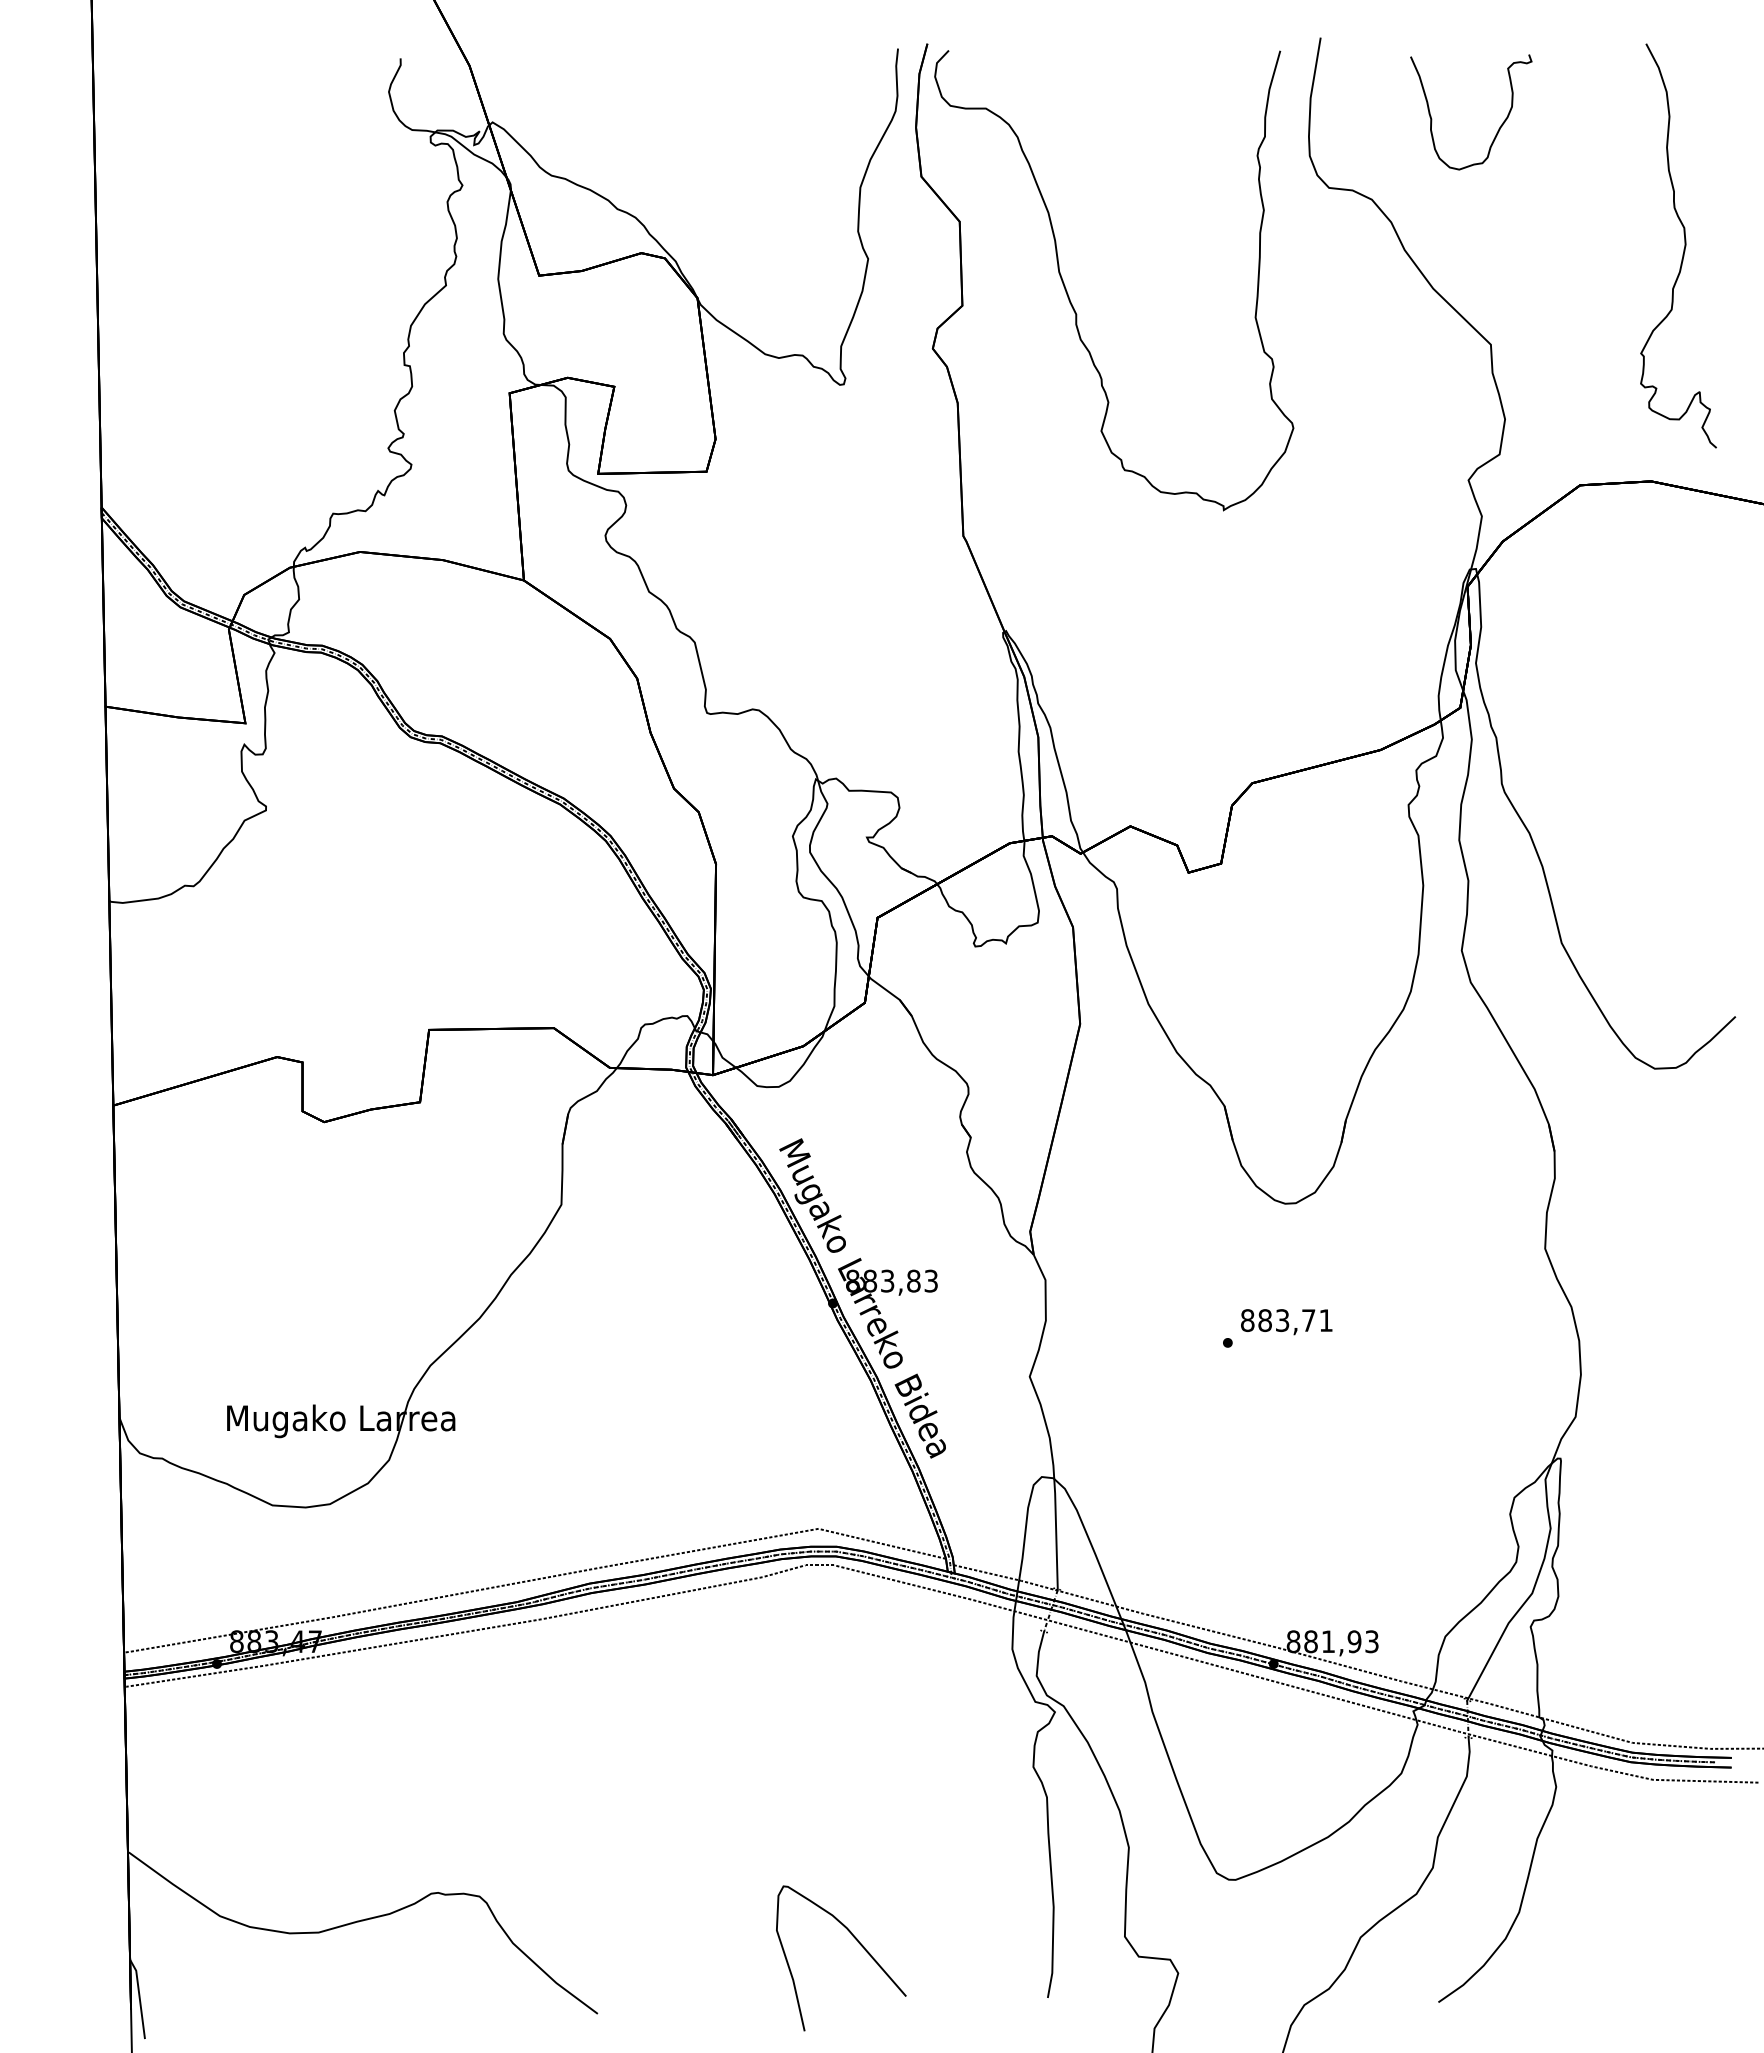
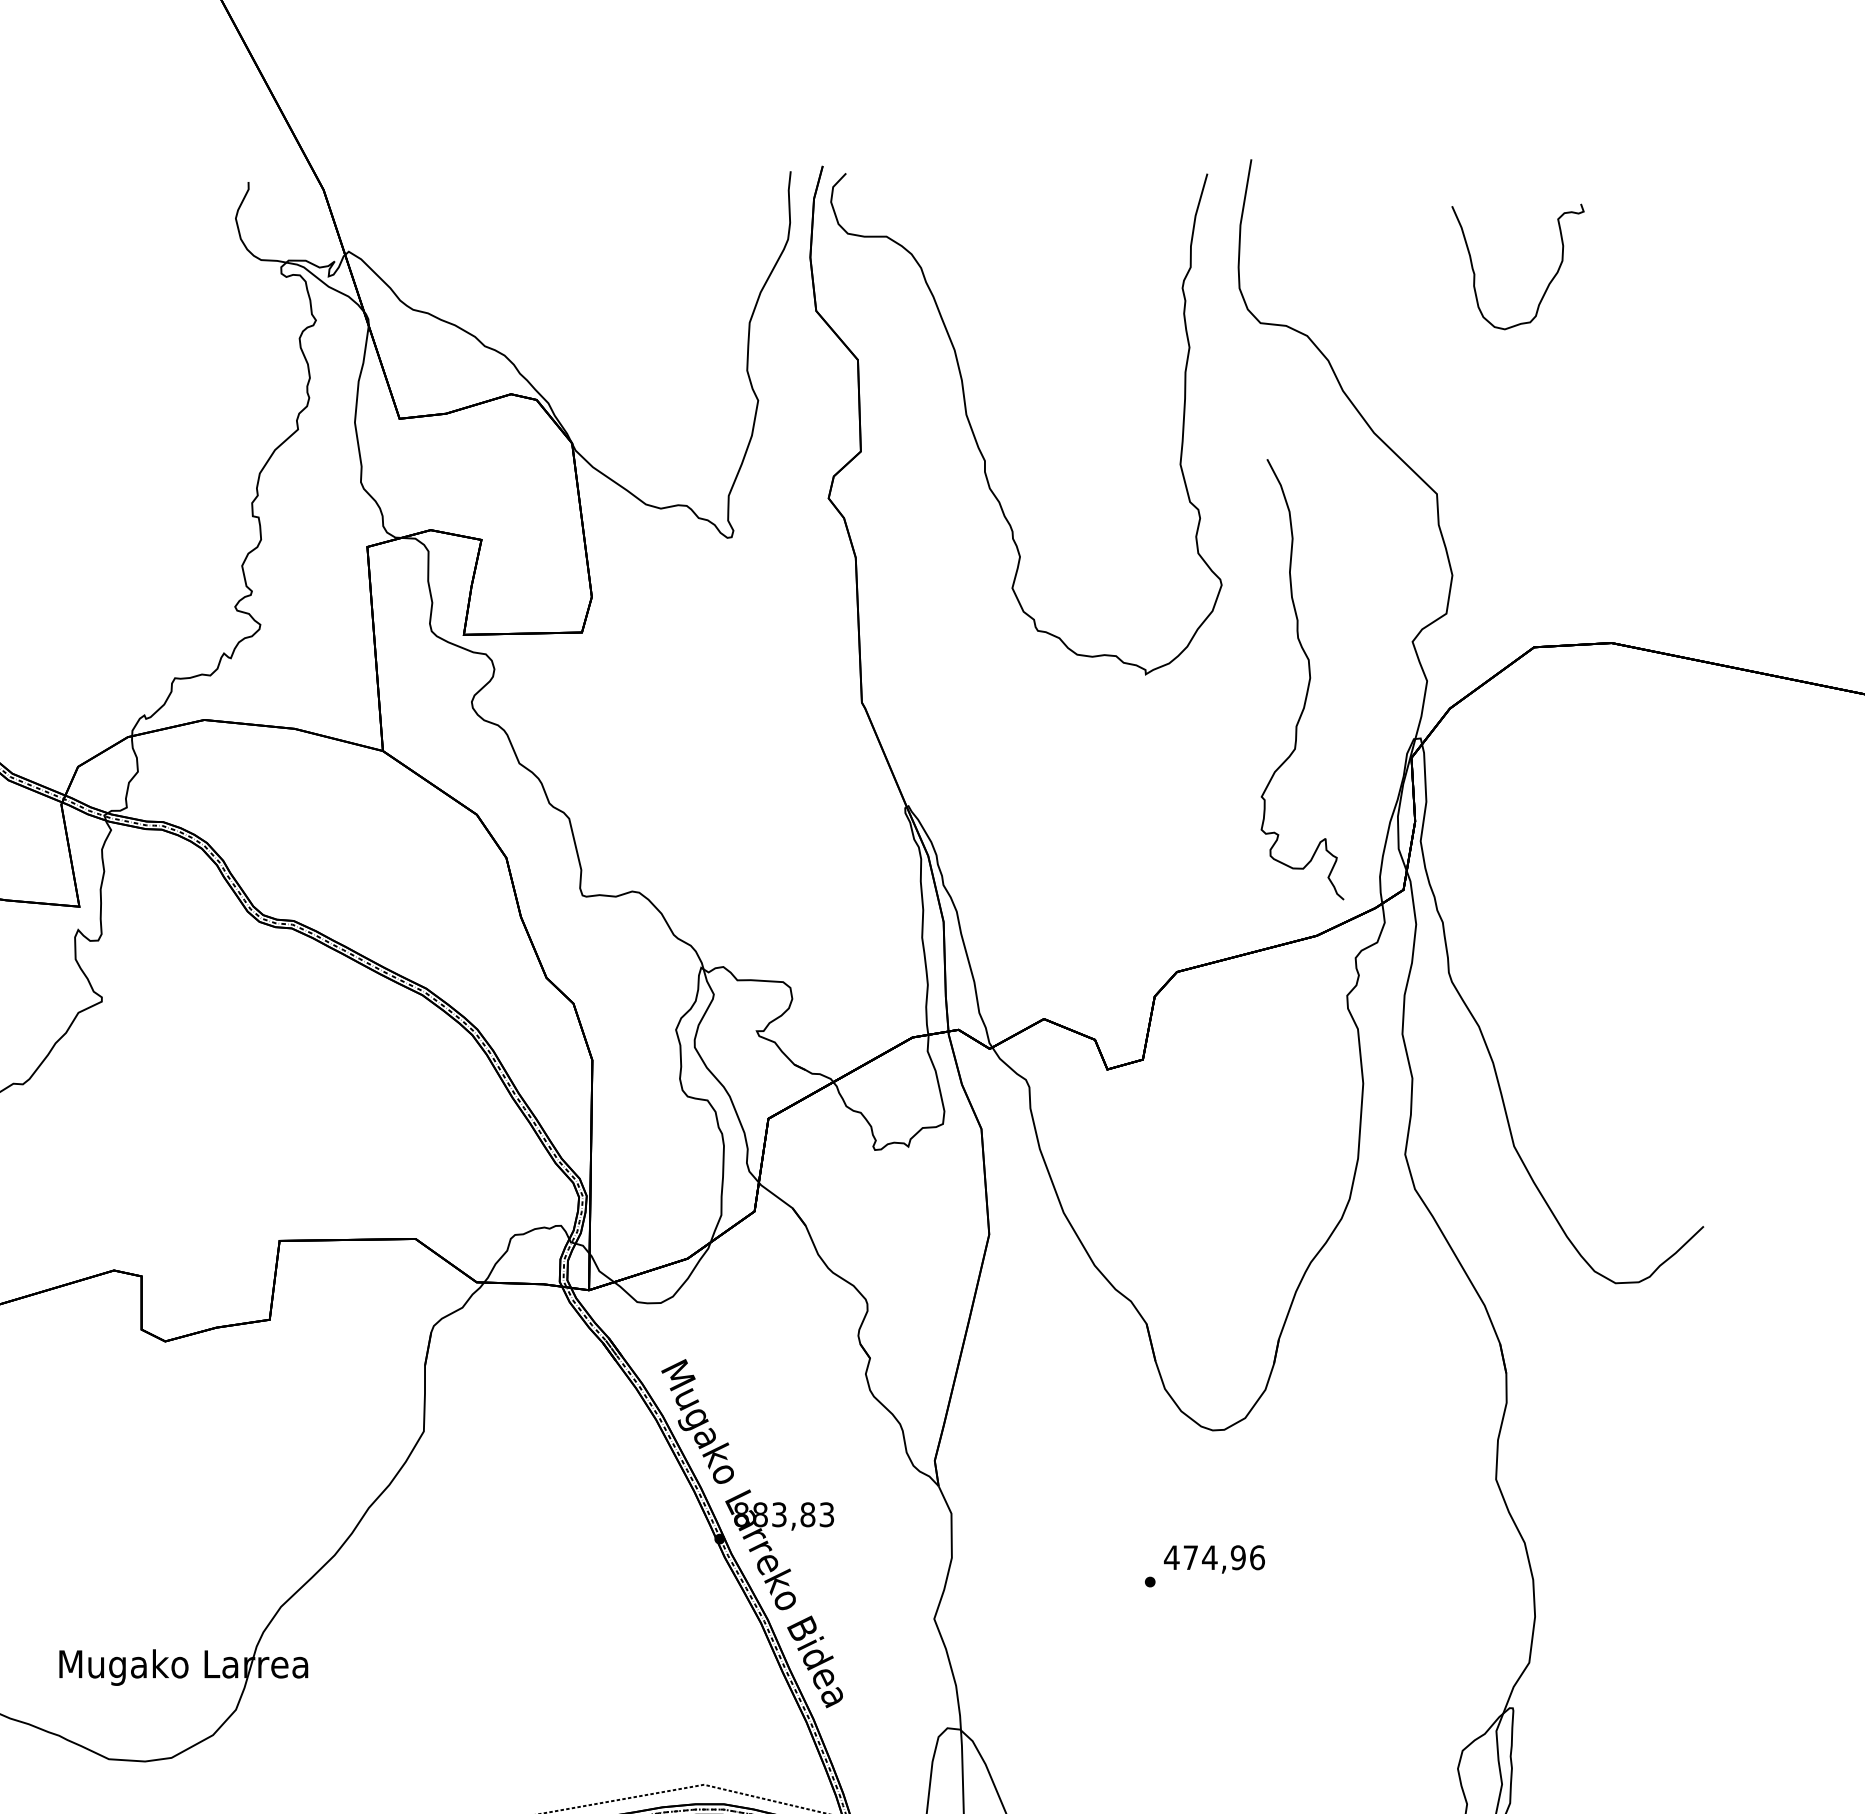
curve: (1498, 128) -> (1547, 284), moved
curve: (1684, 245) -> (1308, 679), moved
text: (1286, 1320) -> (1214, 1557), 883,71 -> 474,96

